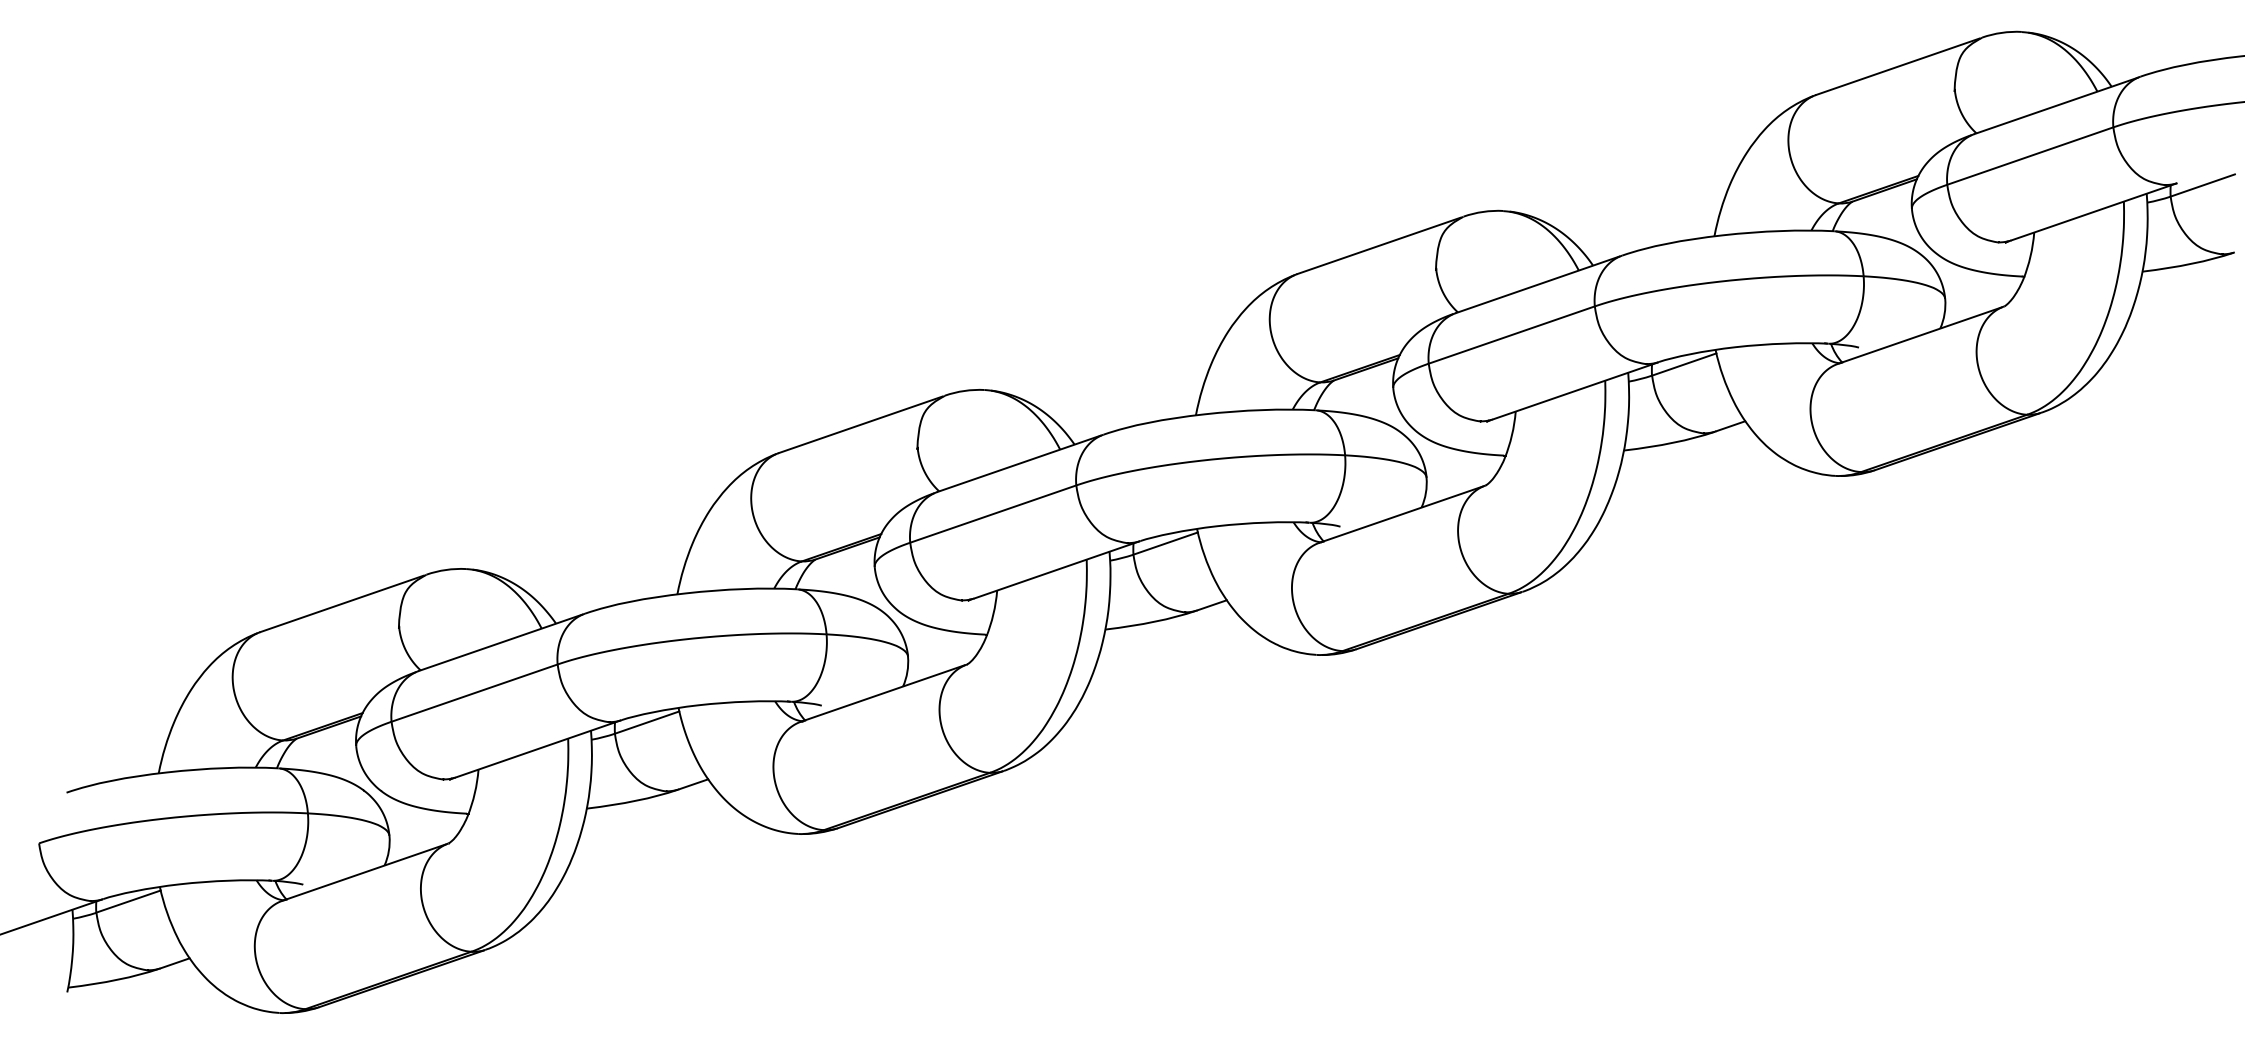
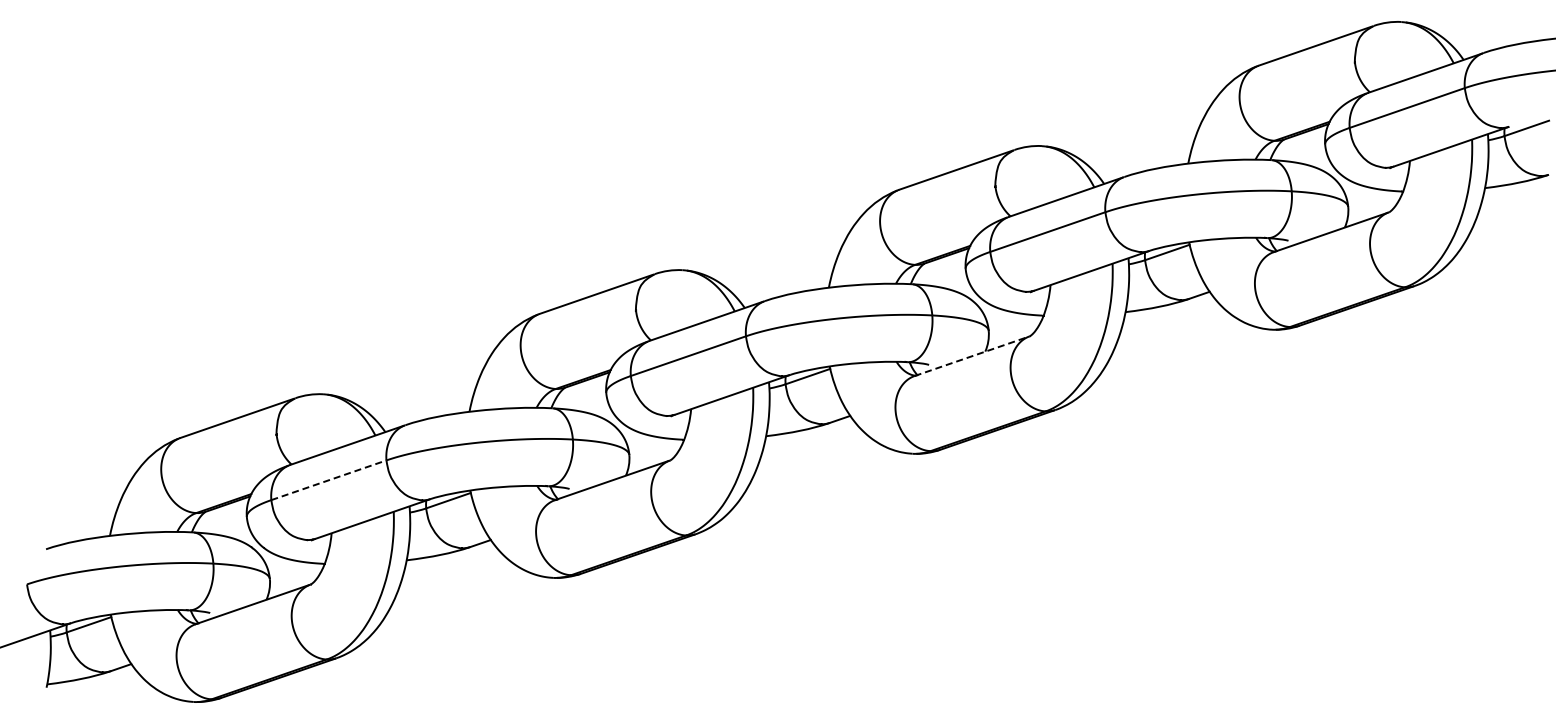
line: (1401, 514) -> (971, 356), solid -> dashed
line: (474, 693) -> (328, 480), solid -> dashed

